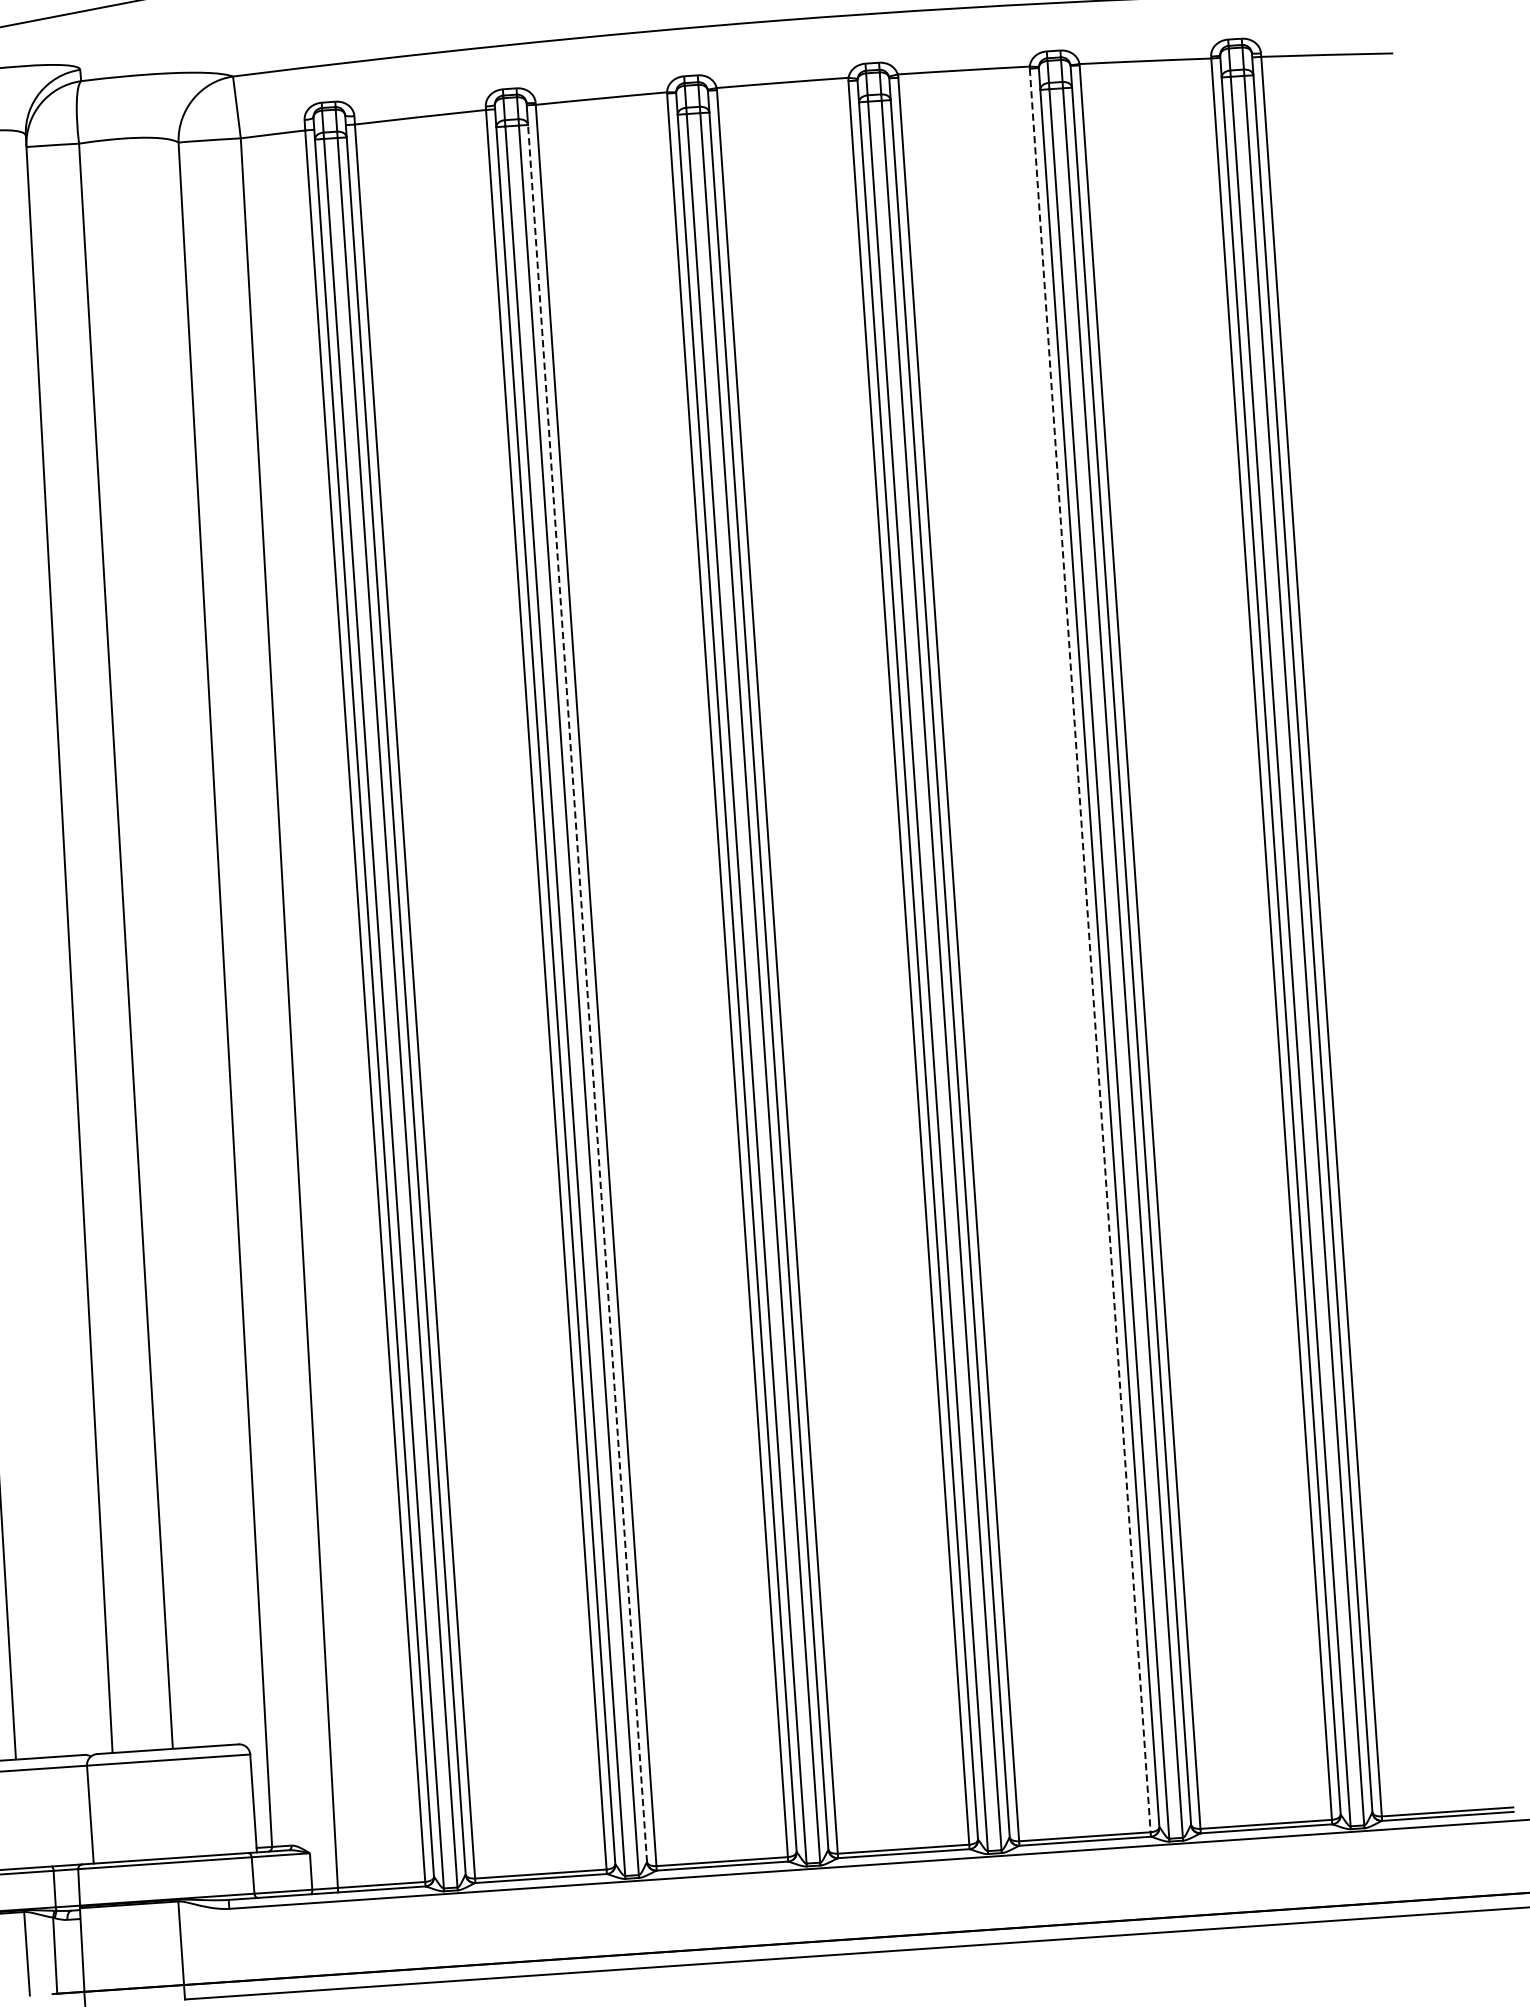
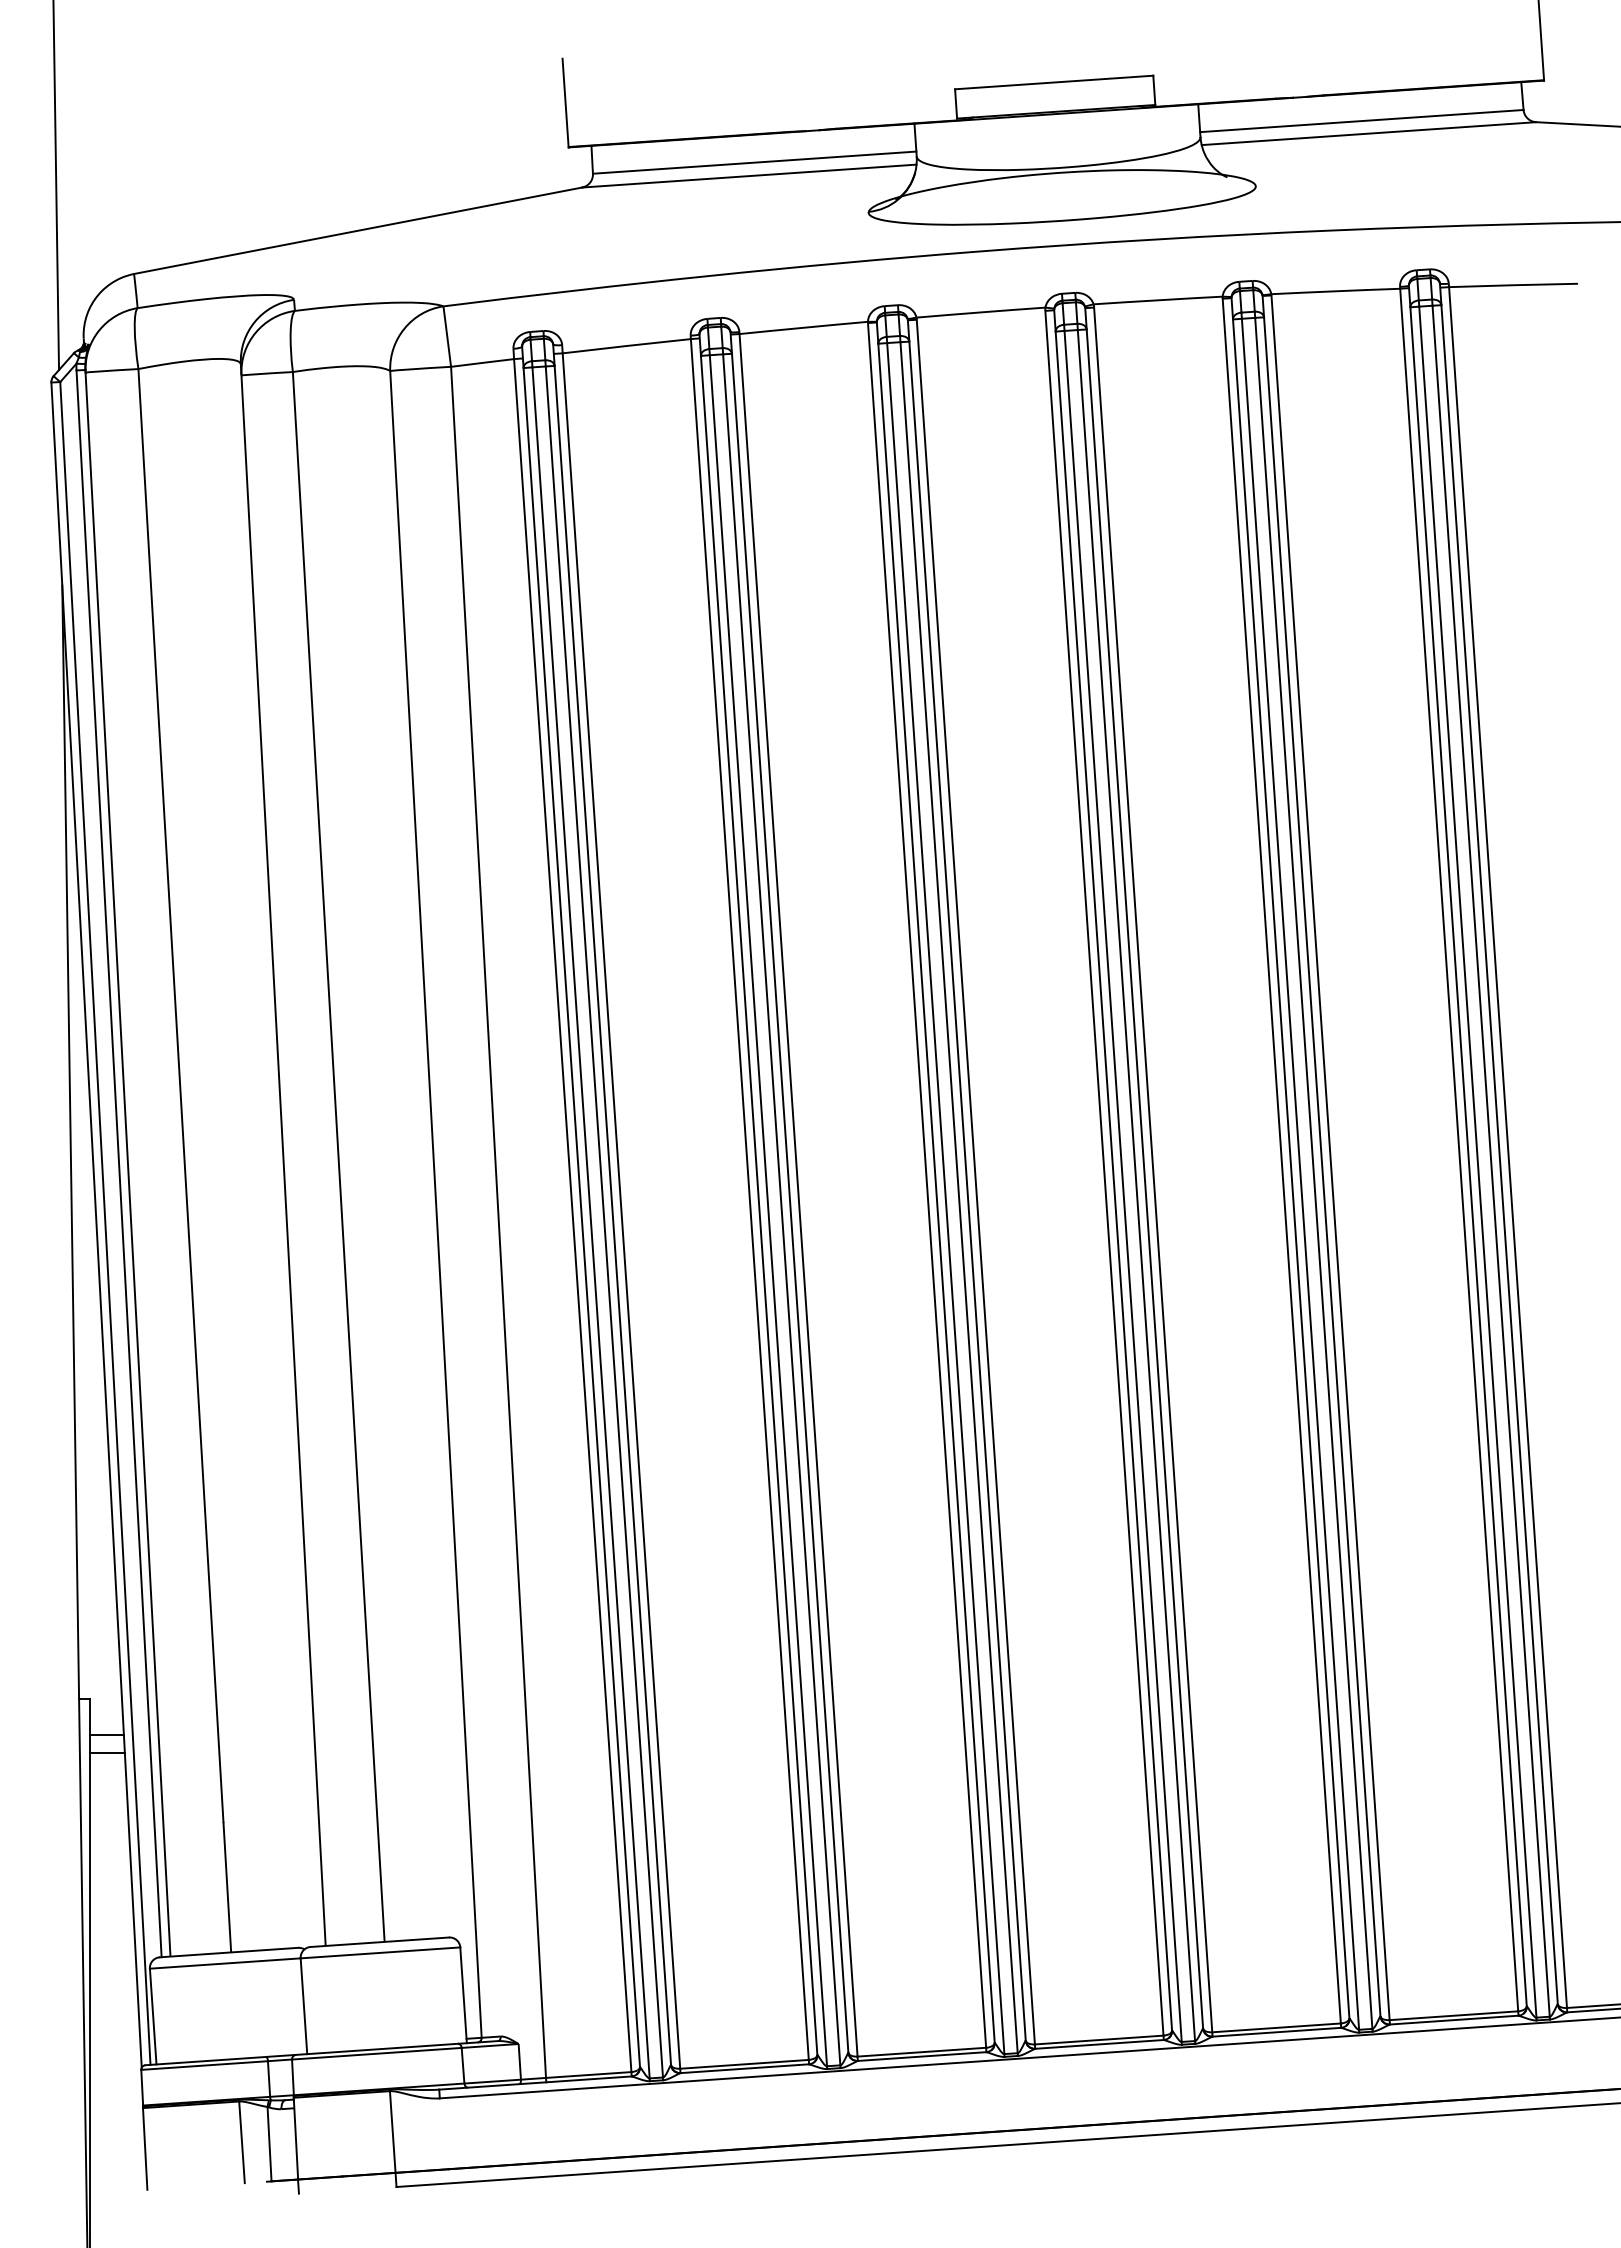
line: (1089, 950) -> (1281, 1161), dashed -> solid
line: (587, 992) -> (790, 1202), dashed -> solid

